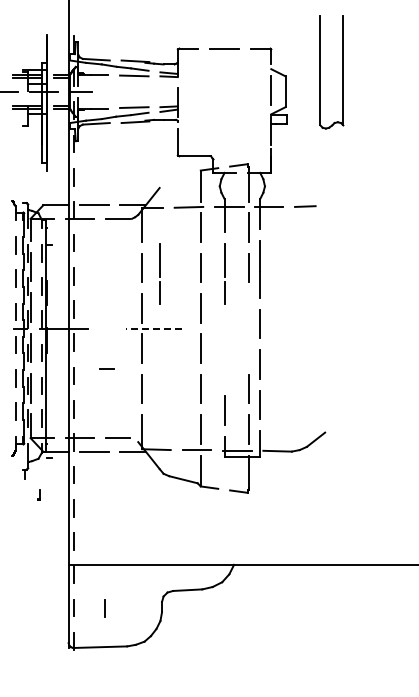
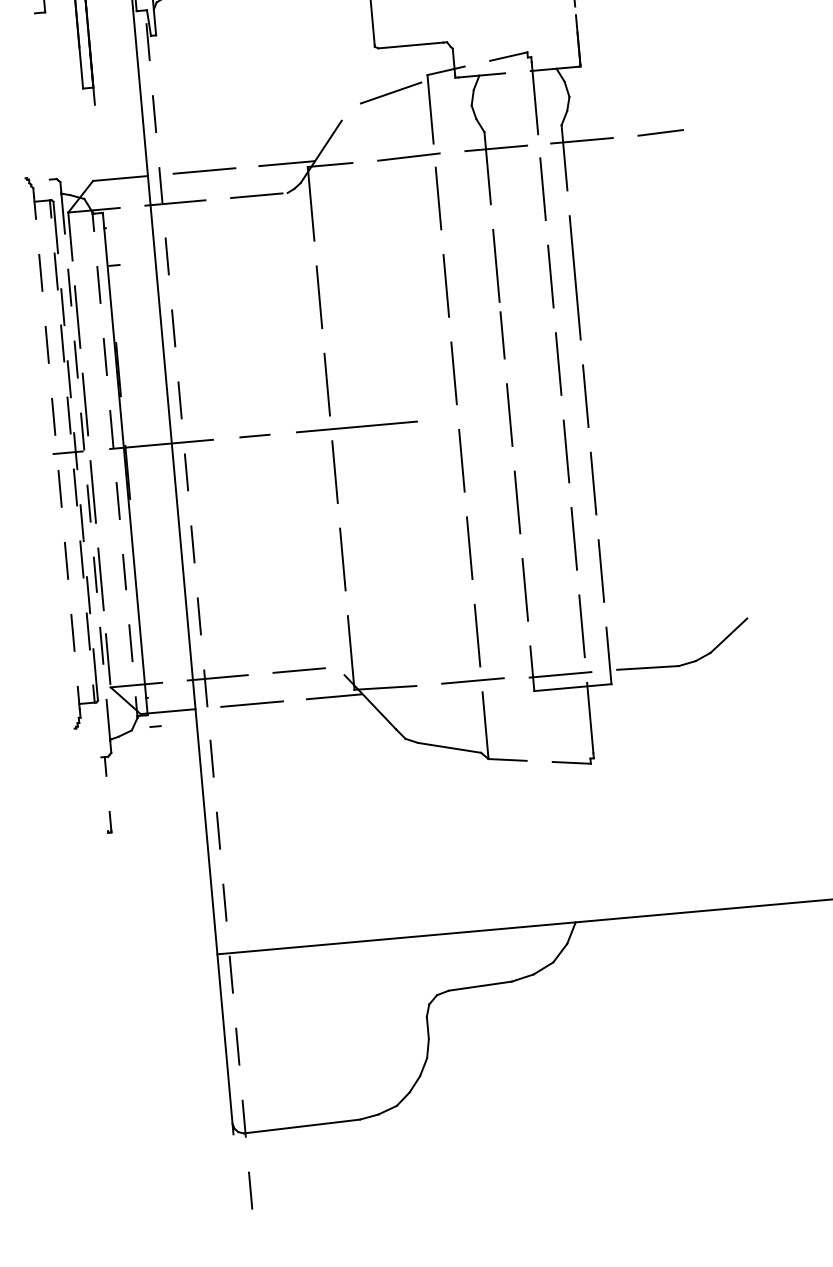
line: (183, 176) -> (391, 91), added
line: (159, 273) -> (357, 305), removed
line: (249, 308) -> (559, 364), added
line: (154, 328) -> (357, 426), dashed -> solid
line: (224, 329) -> (509, 414), added
line: (249, 348) -> (567, 450), added
line: (106, 368) -> (253, 435), moved
line: (224, 369) -> (517, 501), added
part: (38, 494) -> (107, 821), moved
line: (104, 608) -> (249, 1190), moved

